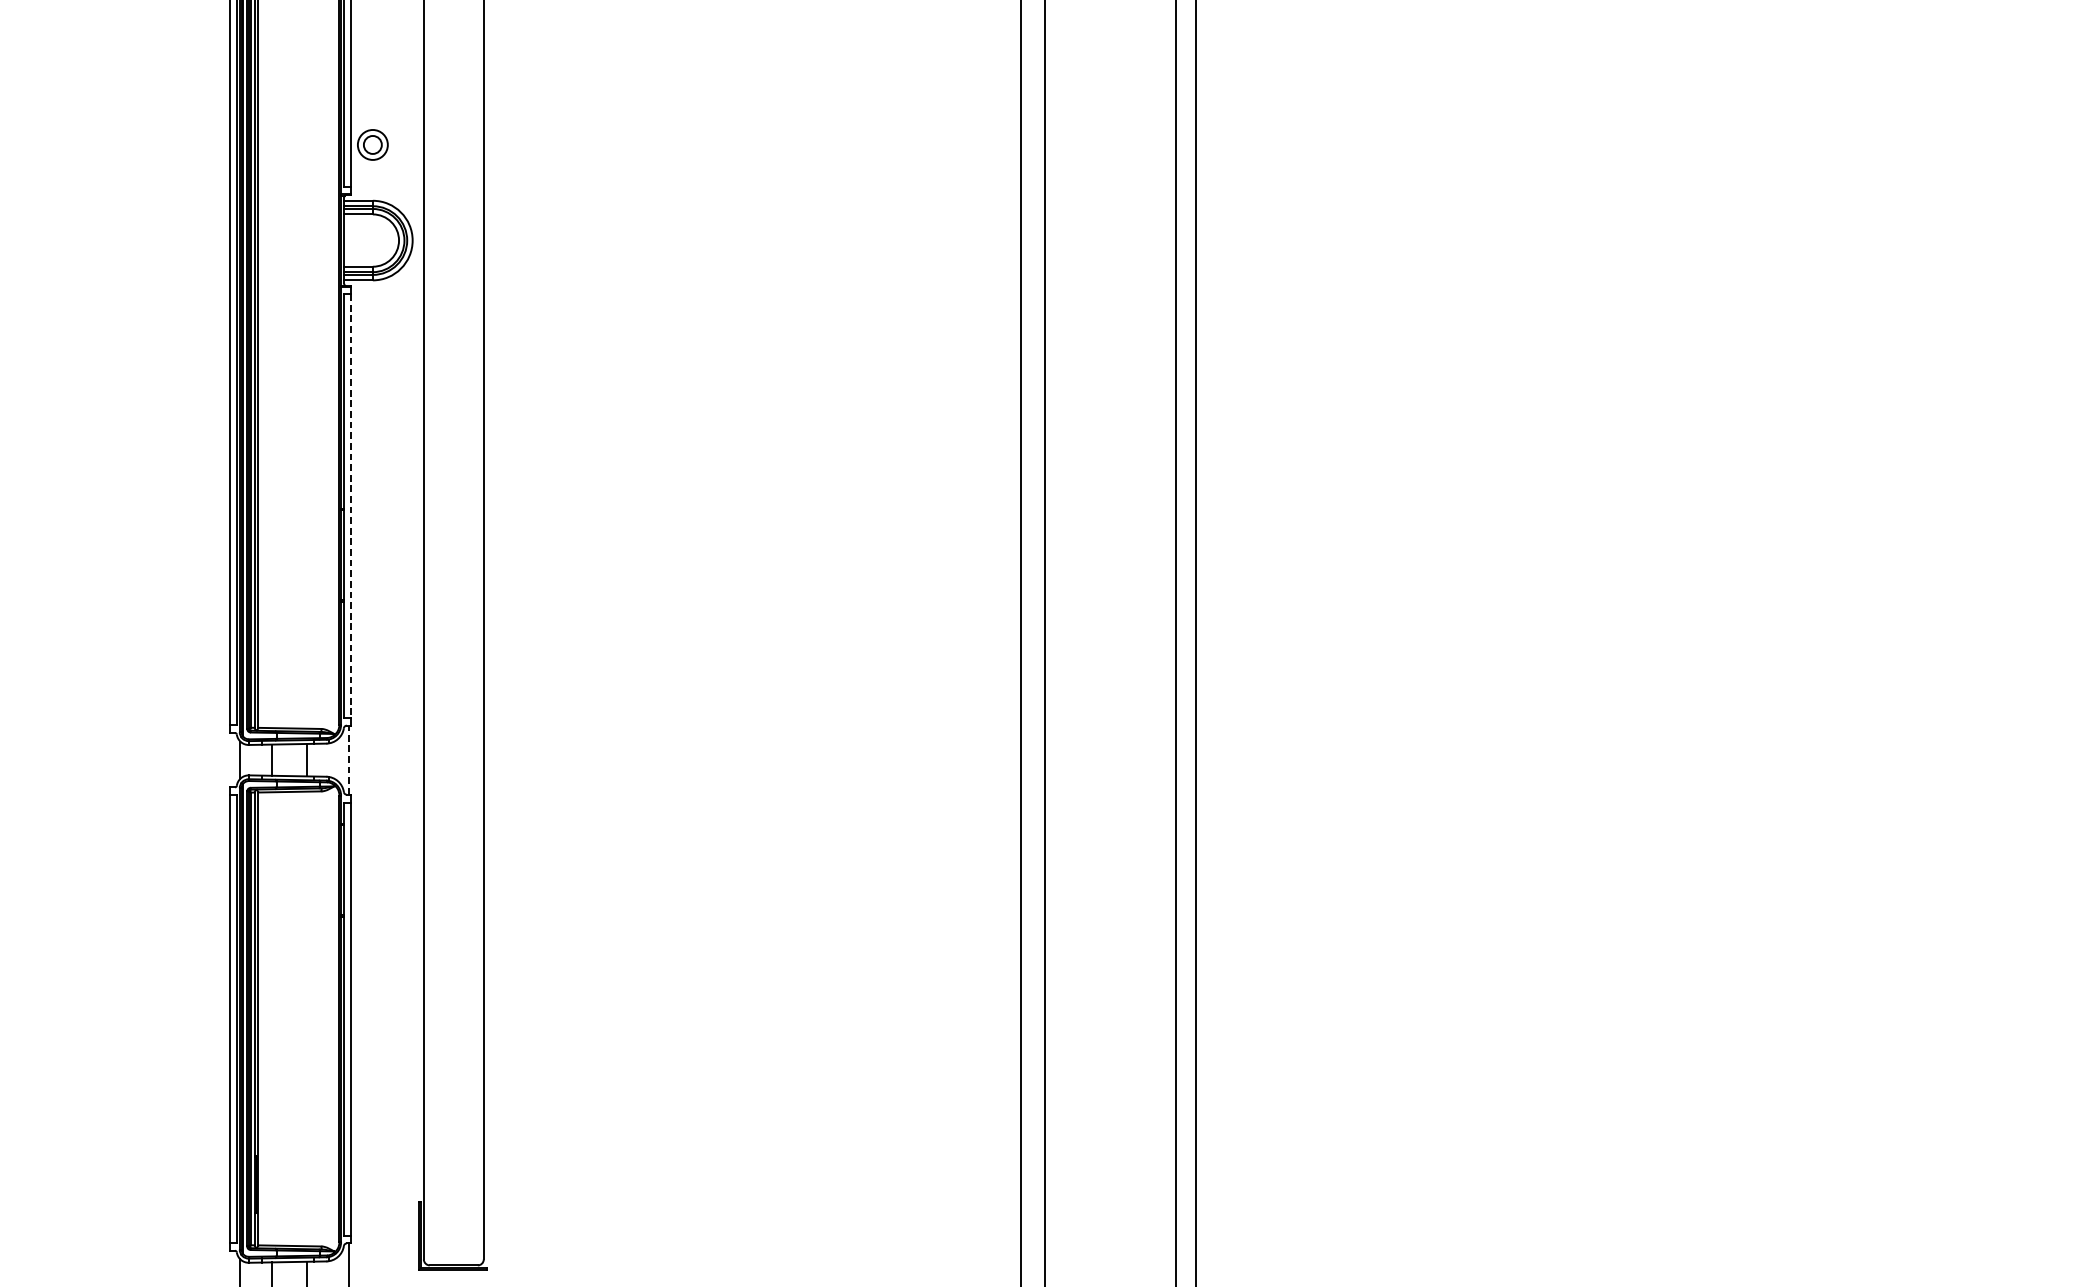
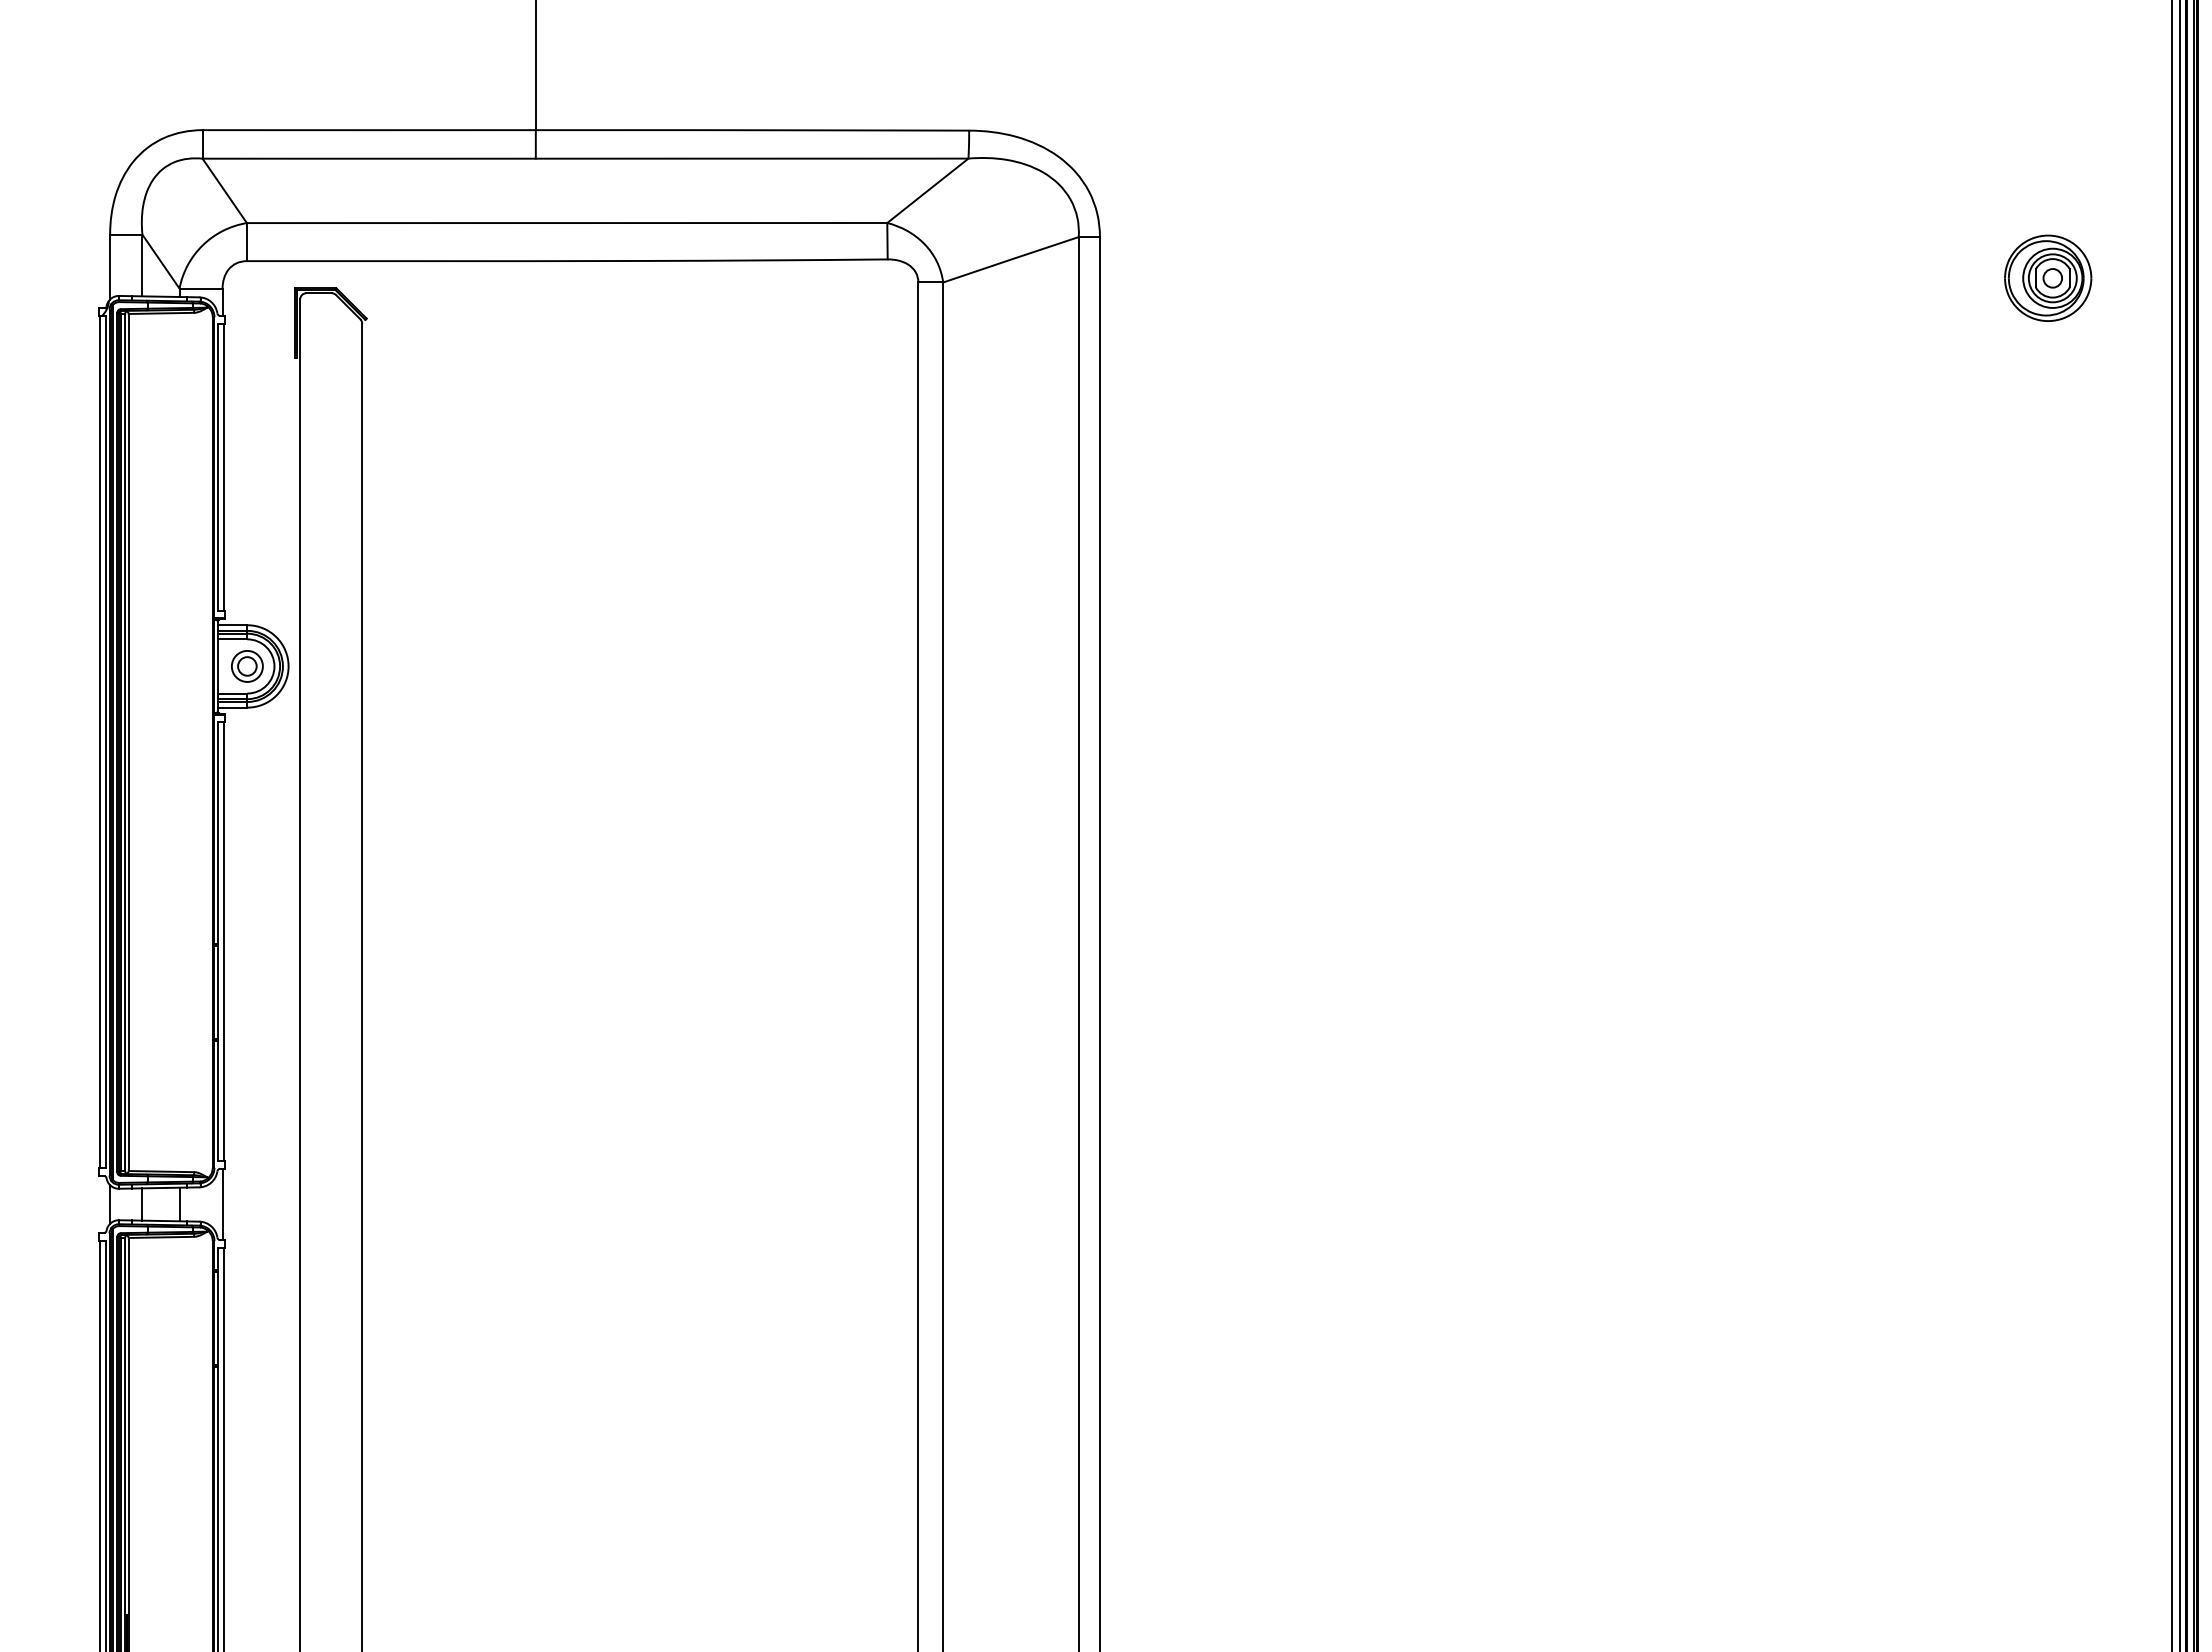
part: (372, 145) -> (247, 666), moved
line: (350, 506) -> (224, 941), dashed -> solid
line: (348, 760) -> (222, 1204), dashed -> solid

